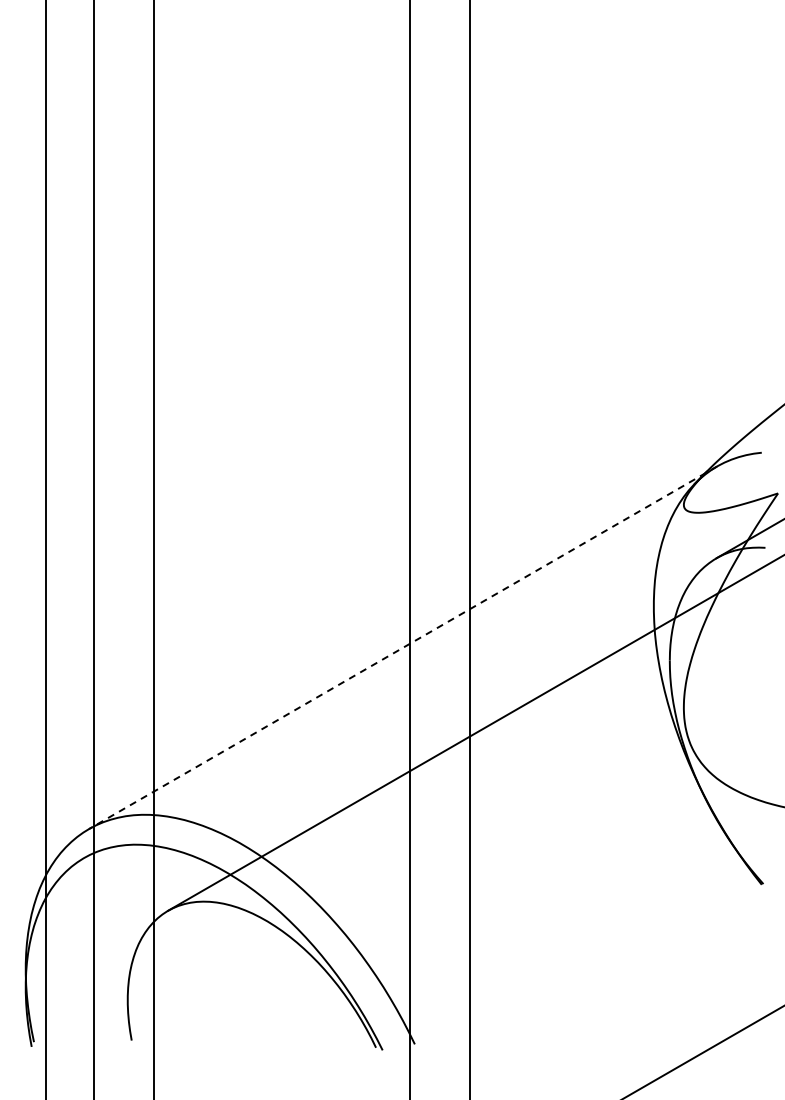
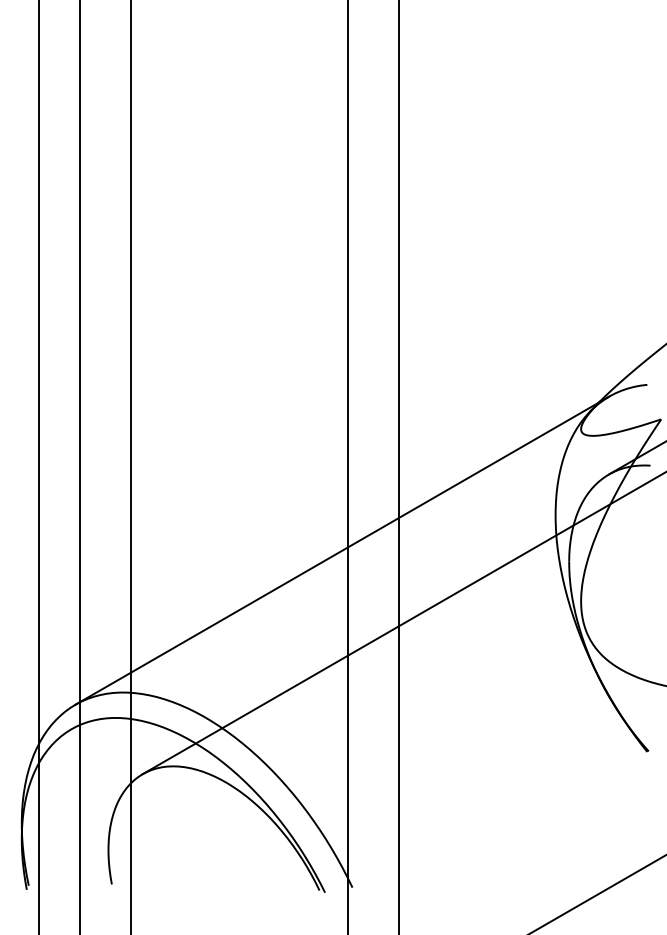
line: (403, 647) -> (342, 550), dashed -> solid

